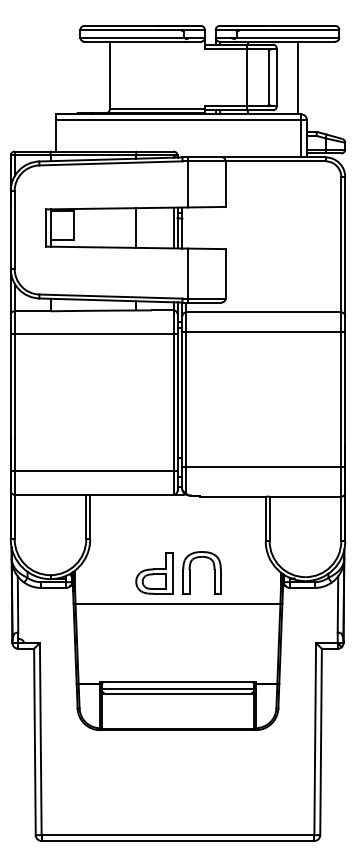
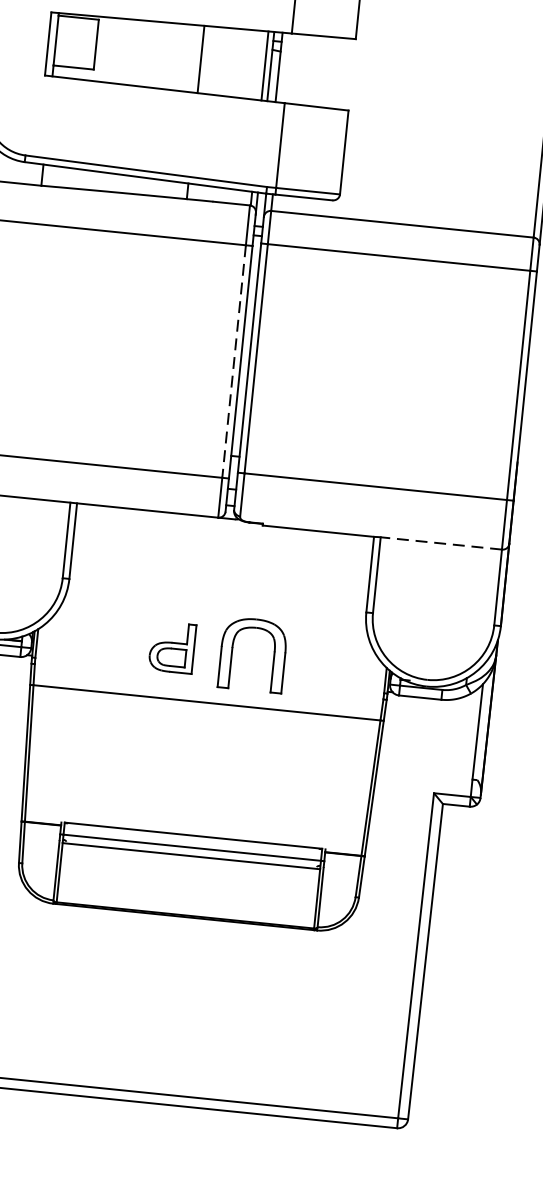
line: (173, 402) -> (233, 361), solid -> dashed
line: (305, 496) -> (441, 543), solid -> dashed
part: (154, 573) -> (172, 647), size x0.7

